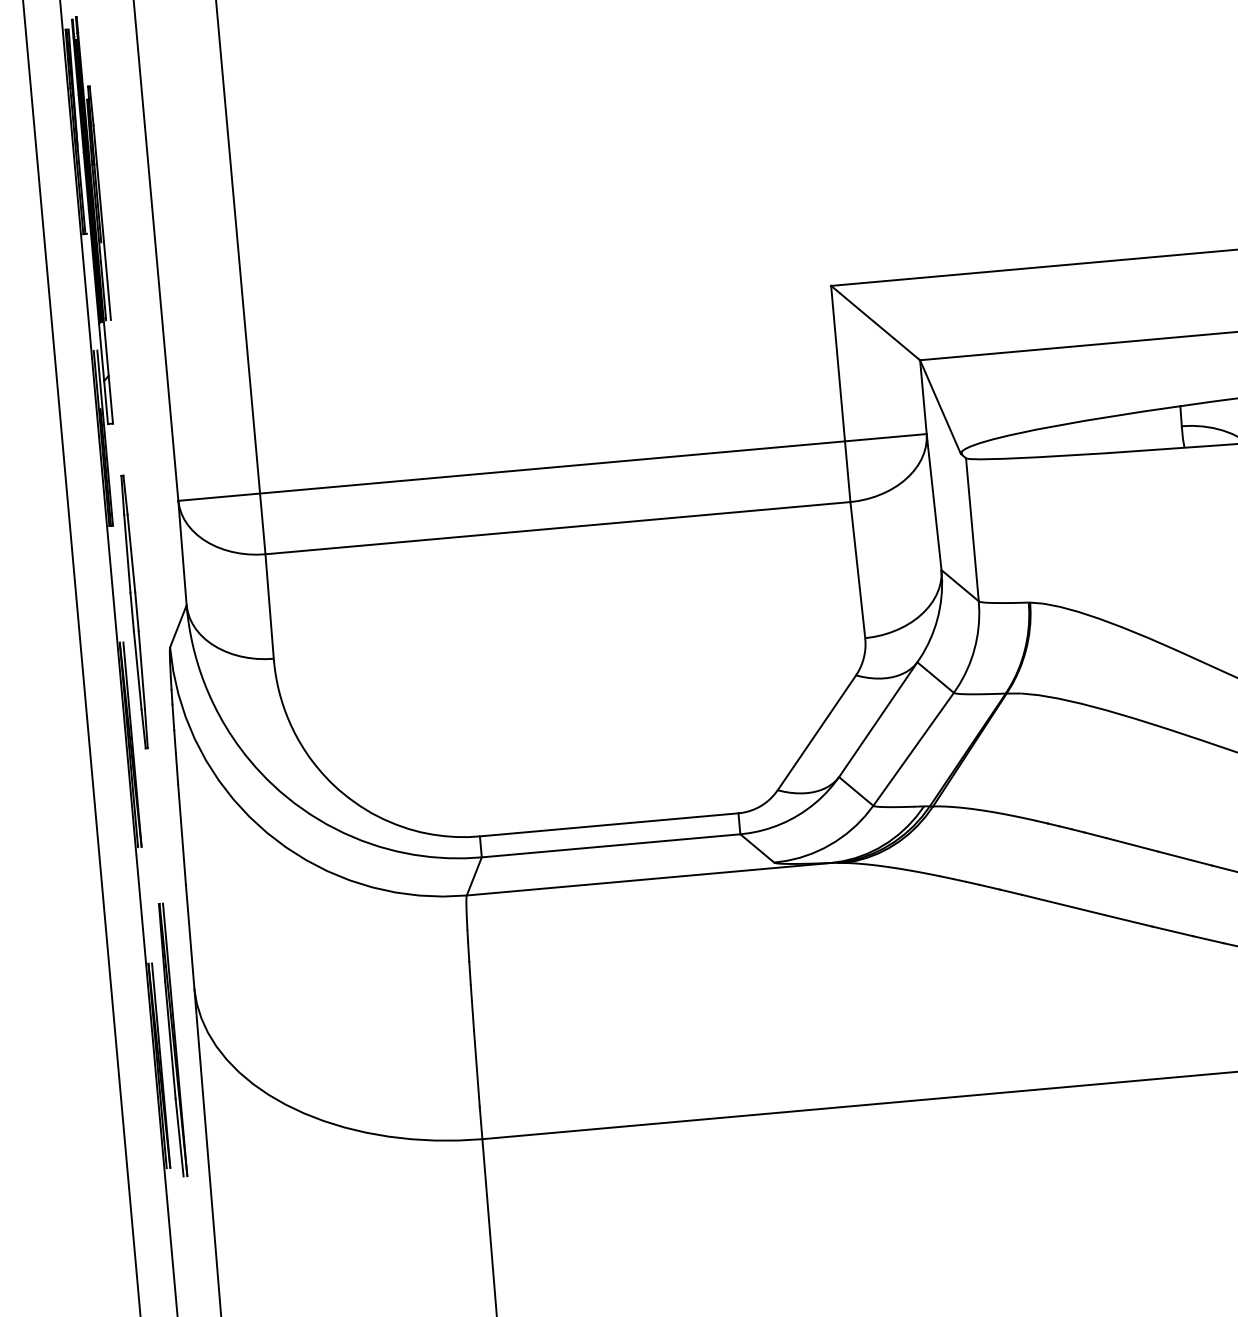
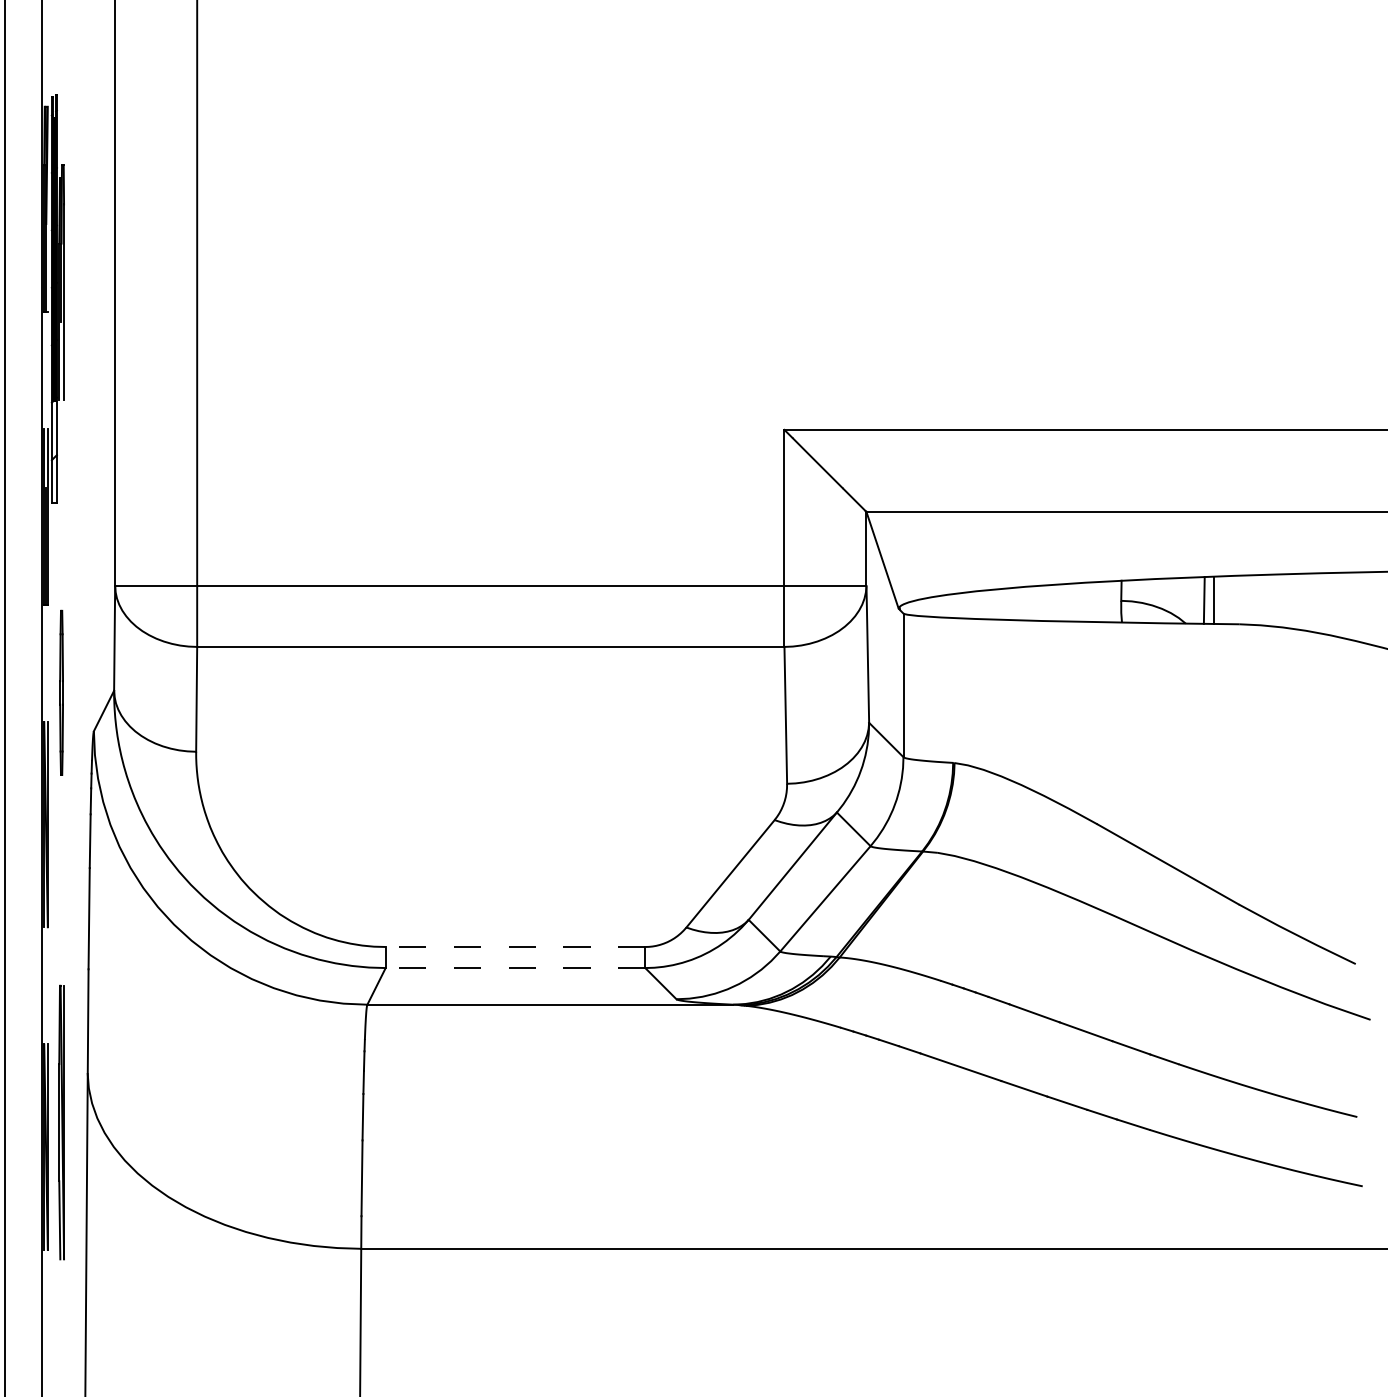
part: (134, 611) -> (61, 692), size x0.6
line: (609, 824) -> (515, 946), solid -> dashed
line: (611, 846) -> (515, 968), solid -> dashed

